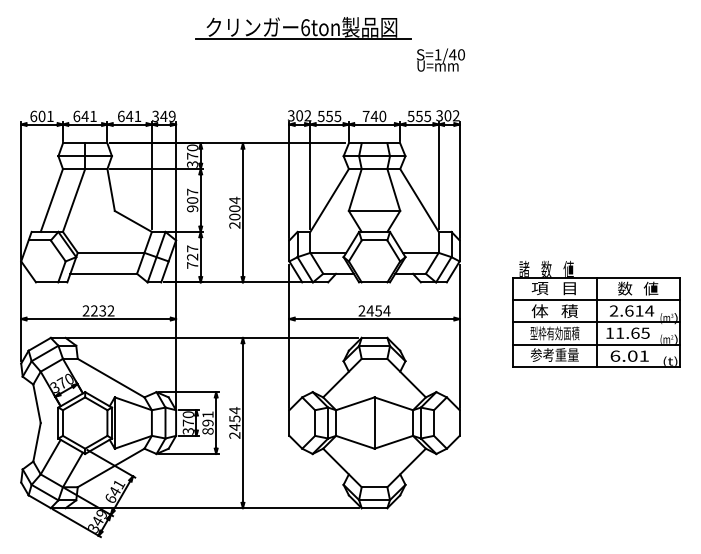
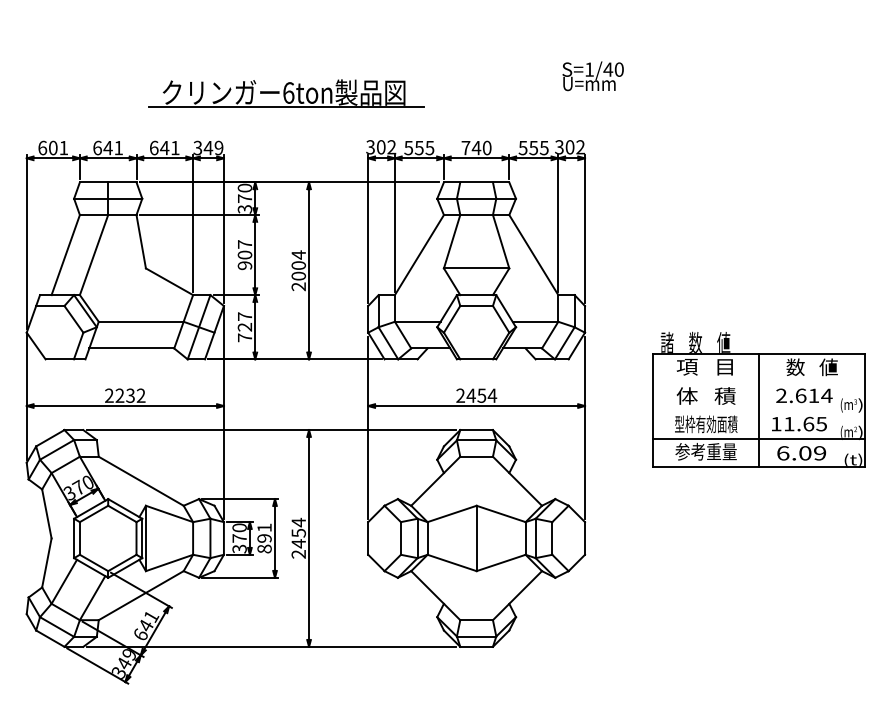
part: (303, 28) -> (286, 93), moved
text: (440, 60) -> (592, 76), moved
line: (596, 300) -> (759, 382), removed
line: (596, 322) -> (759, 410), removed
text: (644, 356) -> (820, 453), 6.01 -> 6.09

